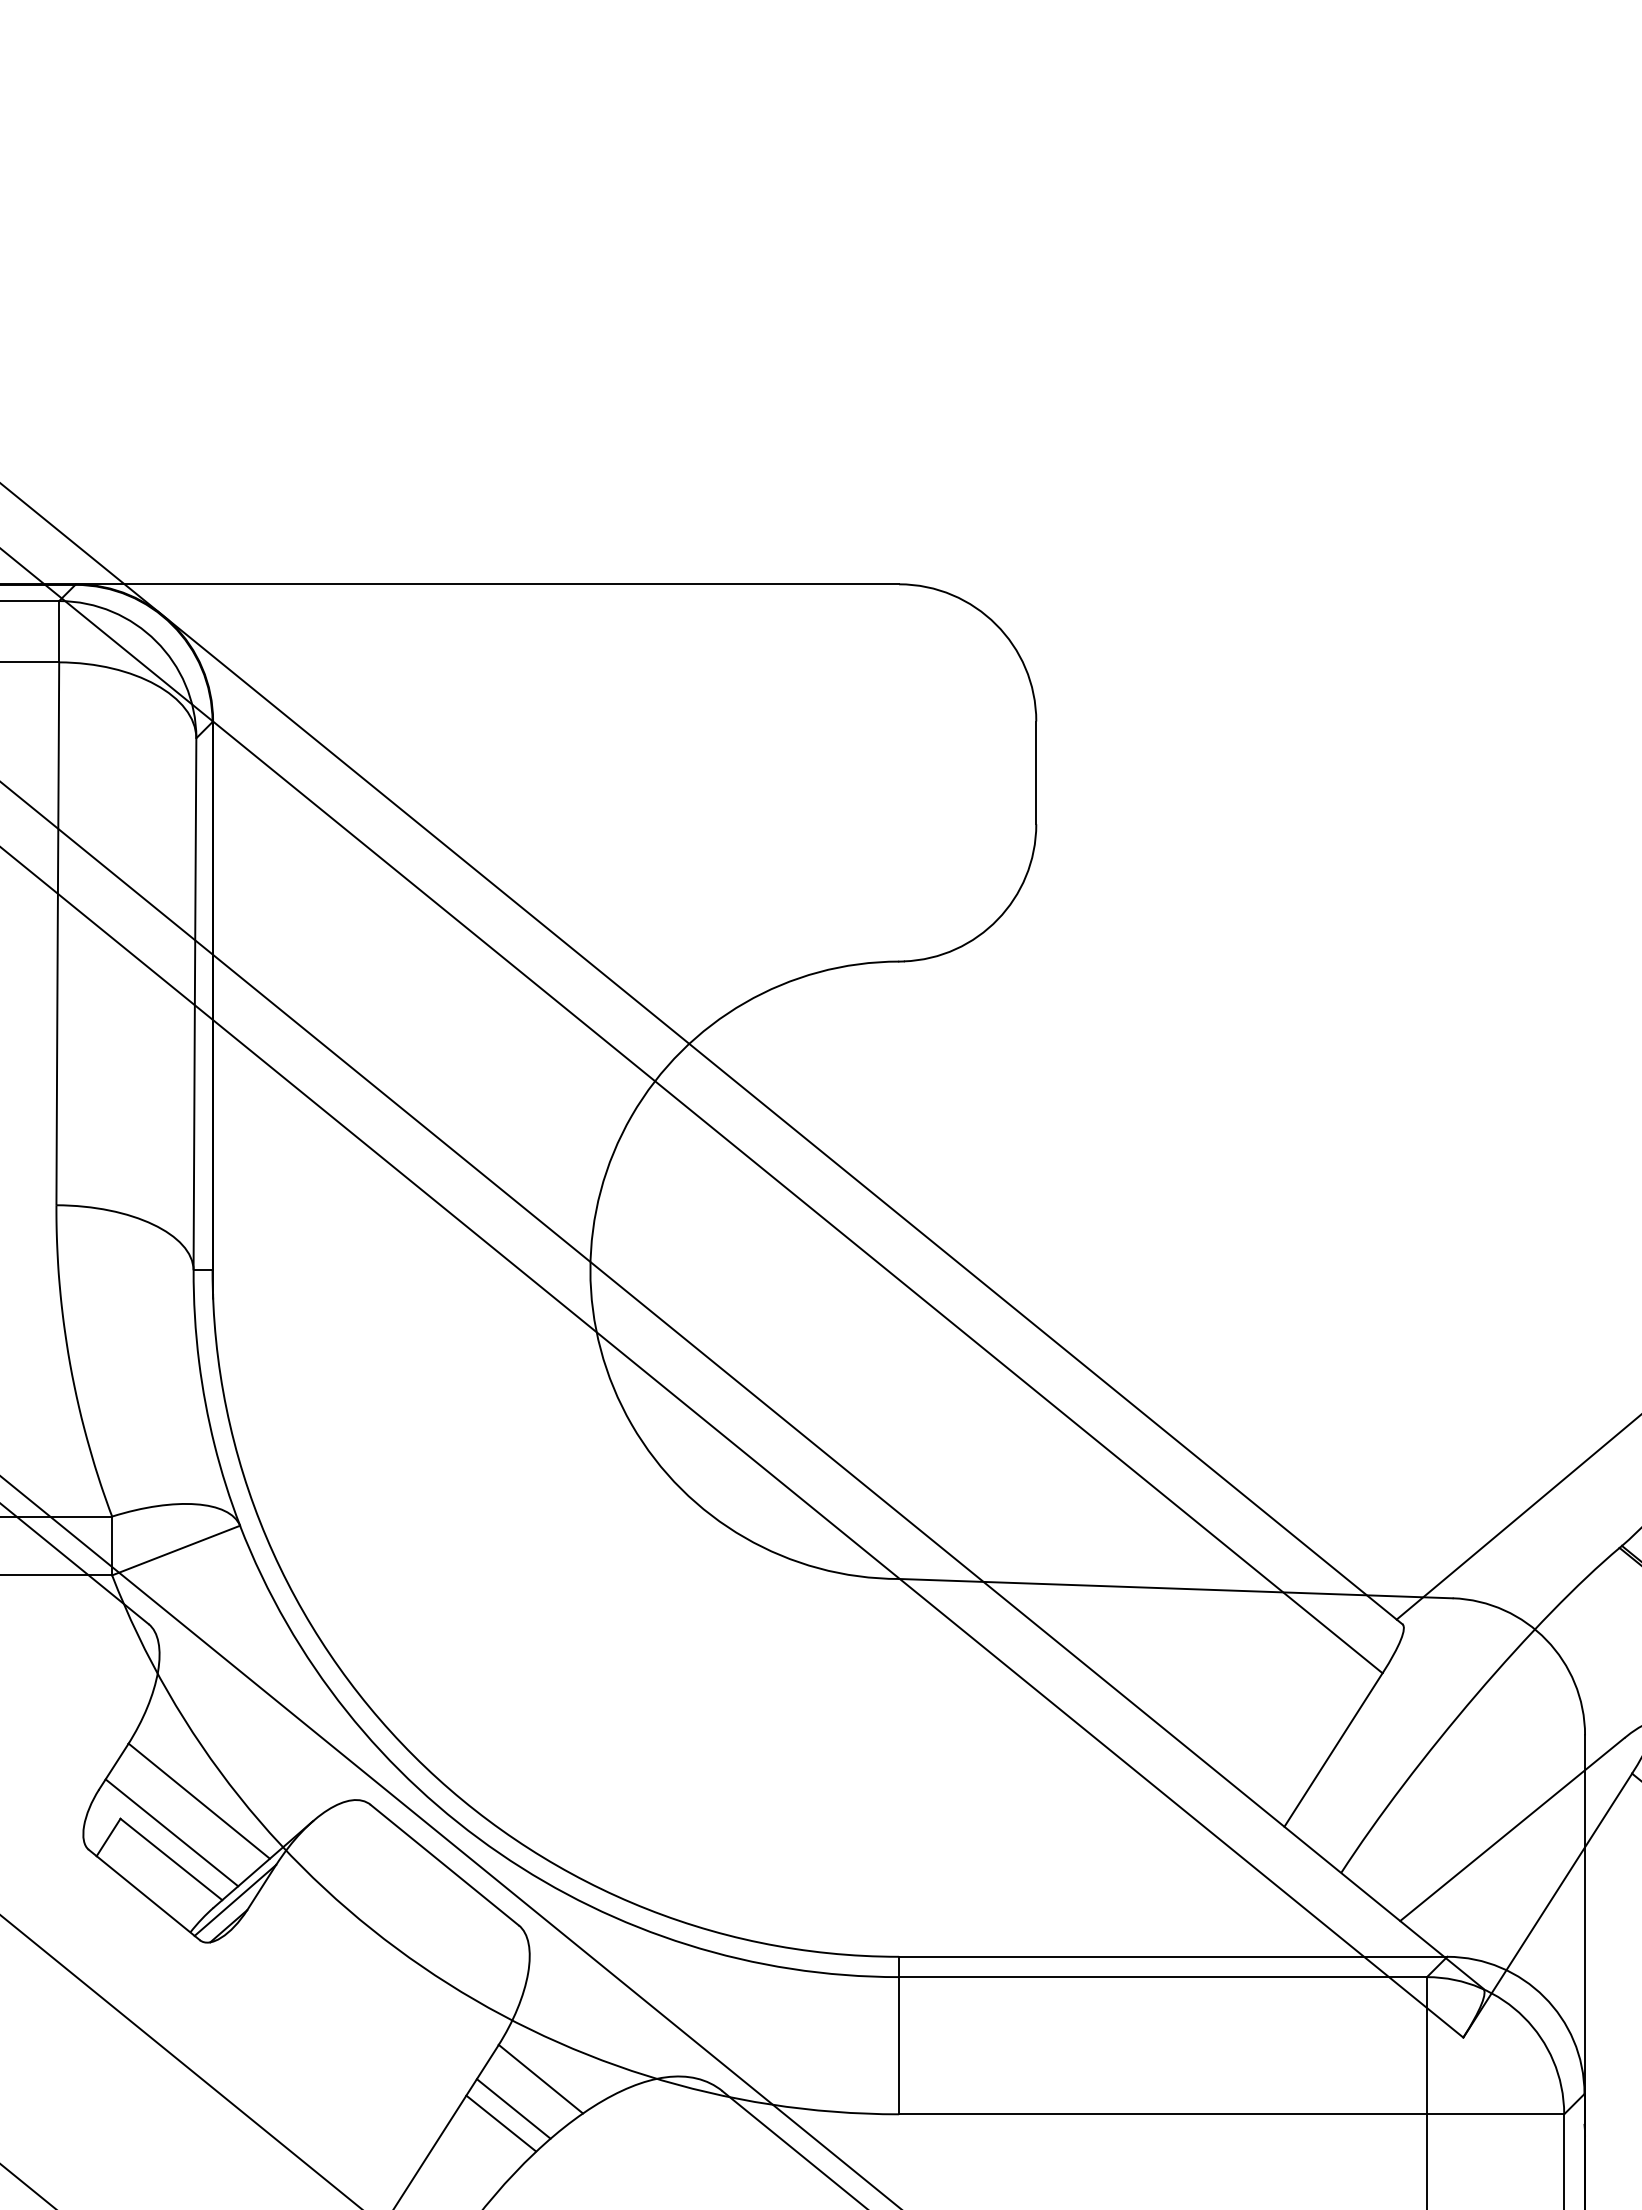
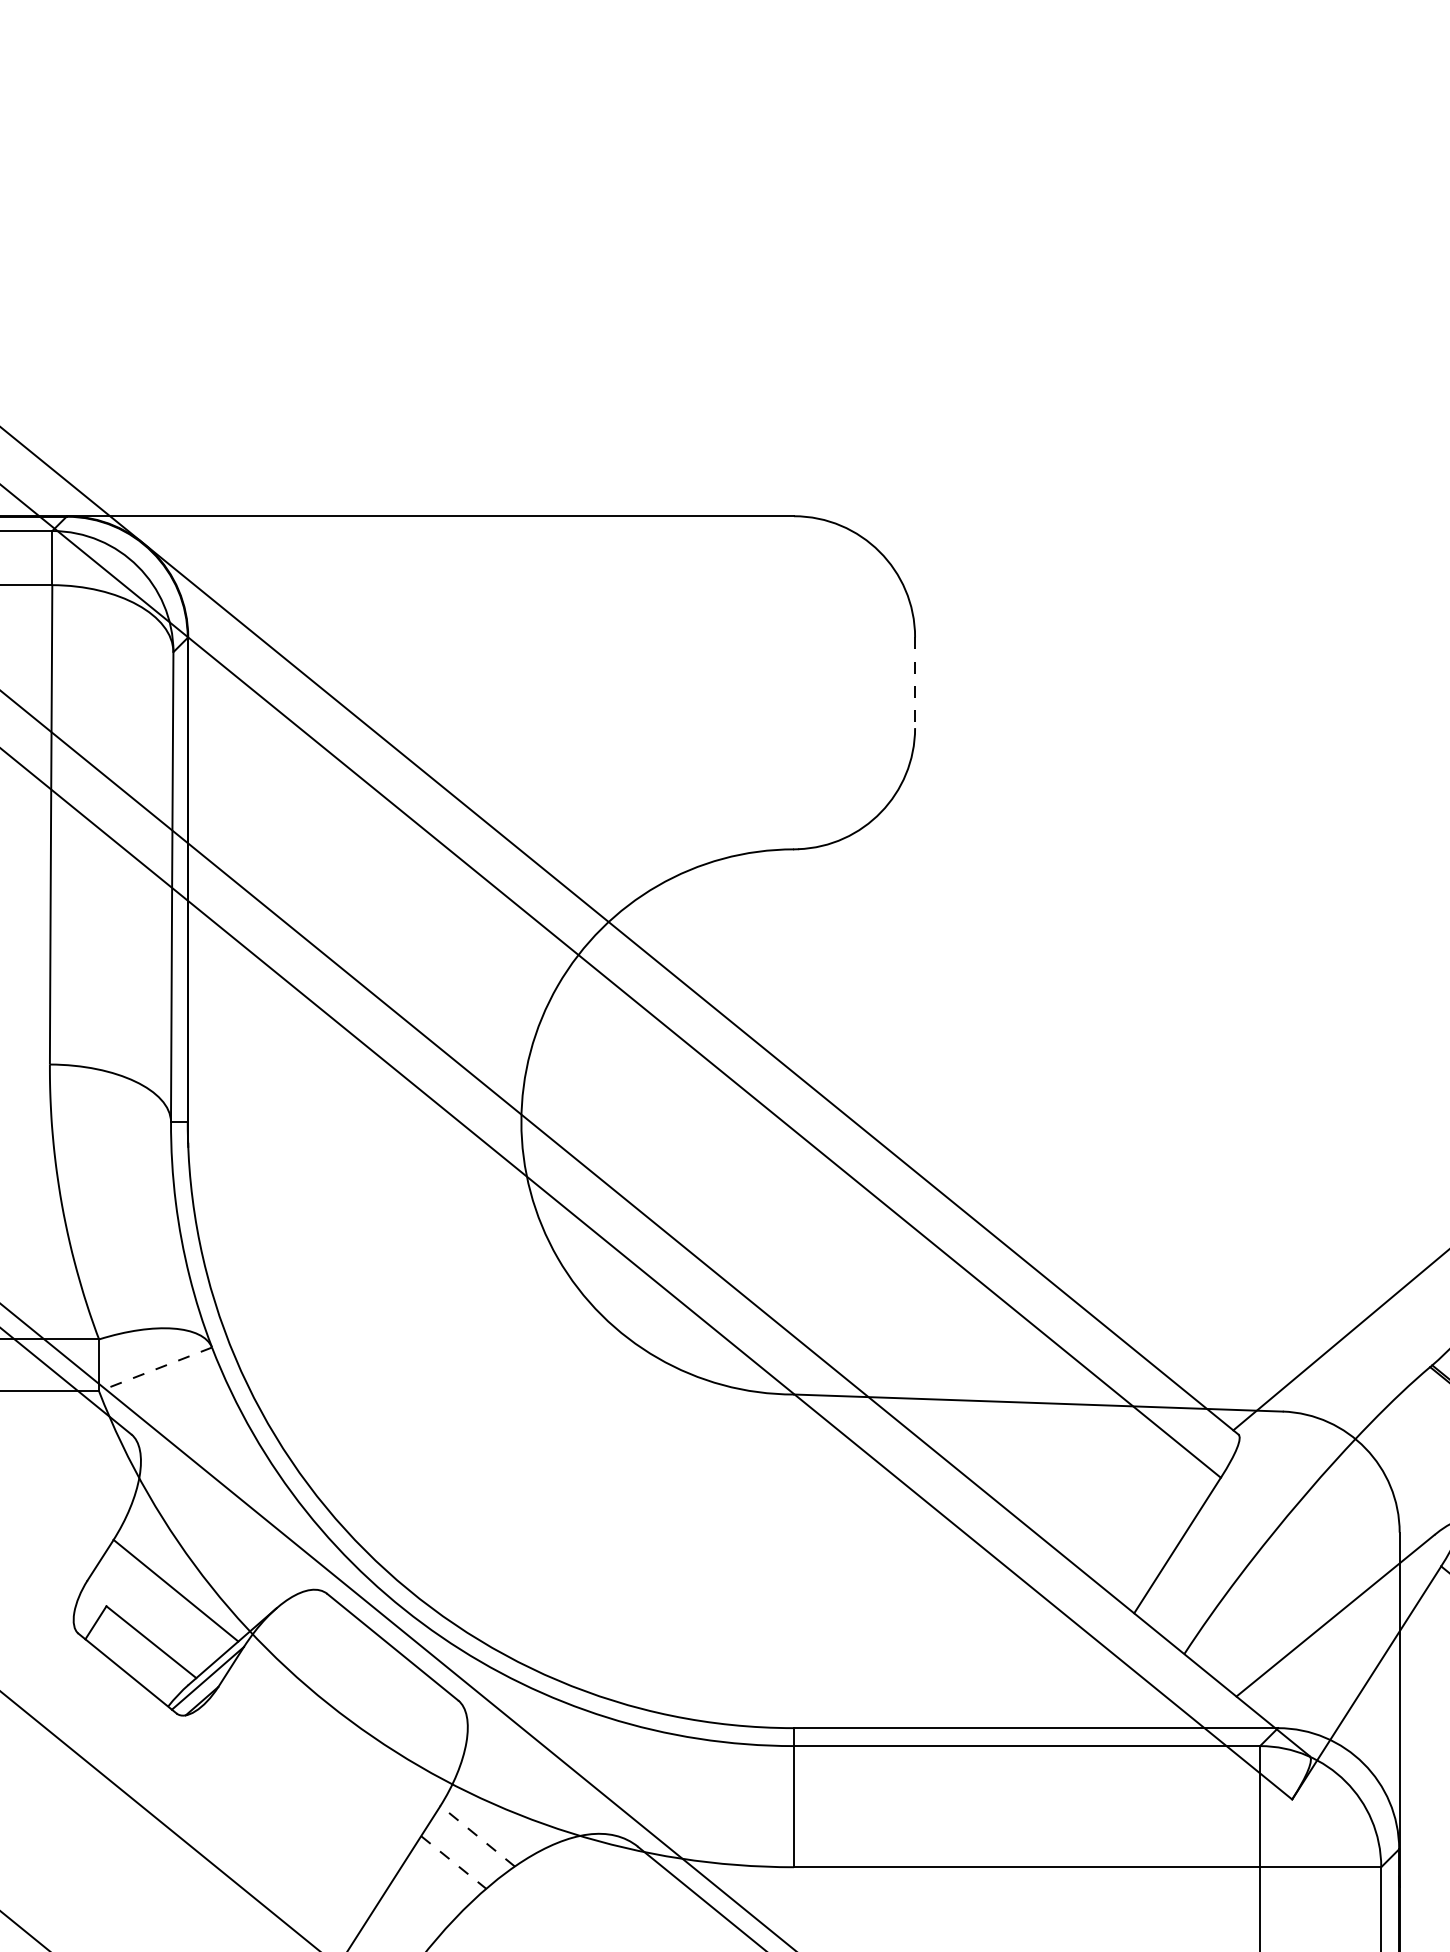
line: (1036, 773) -> (915, 683), solid -> dashed
line: (176, 1550) -> (155, 1369), solid -> dashed
line: (171, 1832) -> (151, 1618), removed
line: (540, 2078) -> (477, 1835), solid -> dashed
line: (514, 2109) -> (454, 1862), solid -> dashed
line: (500, 2123) -> (441, 1875), removed

